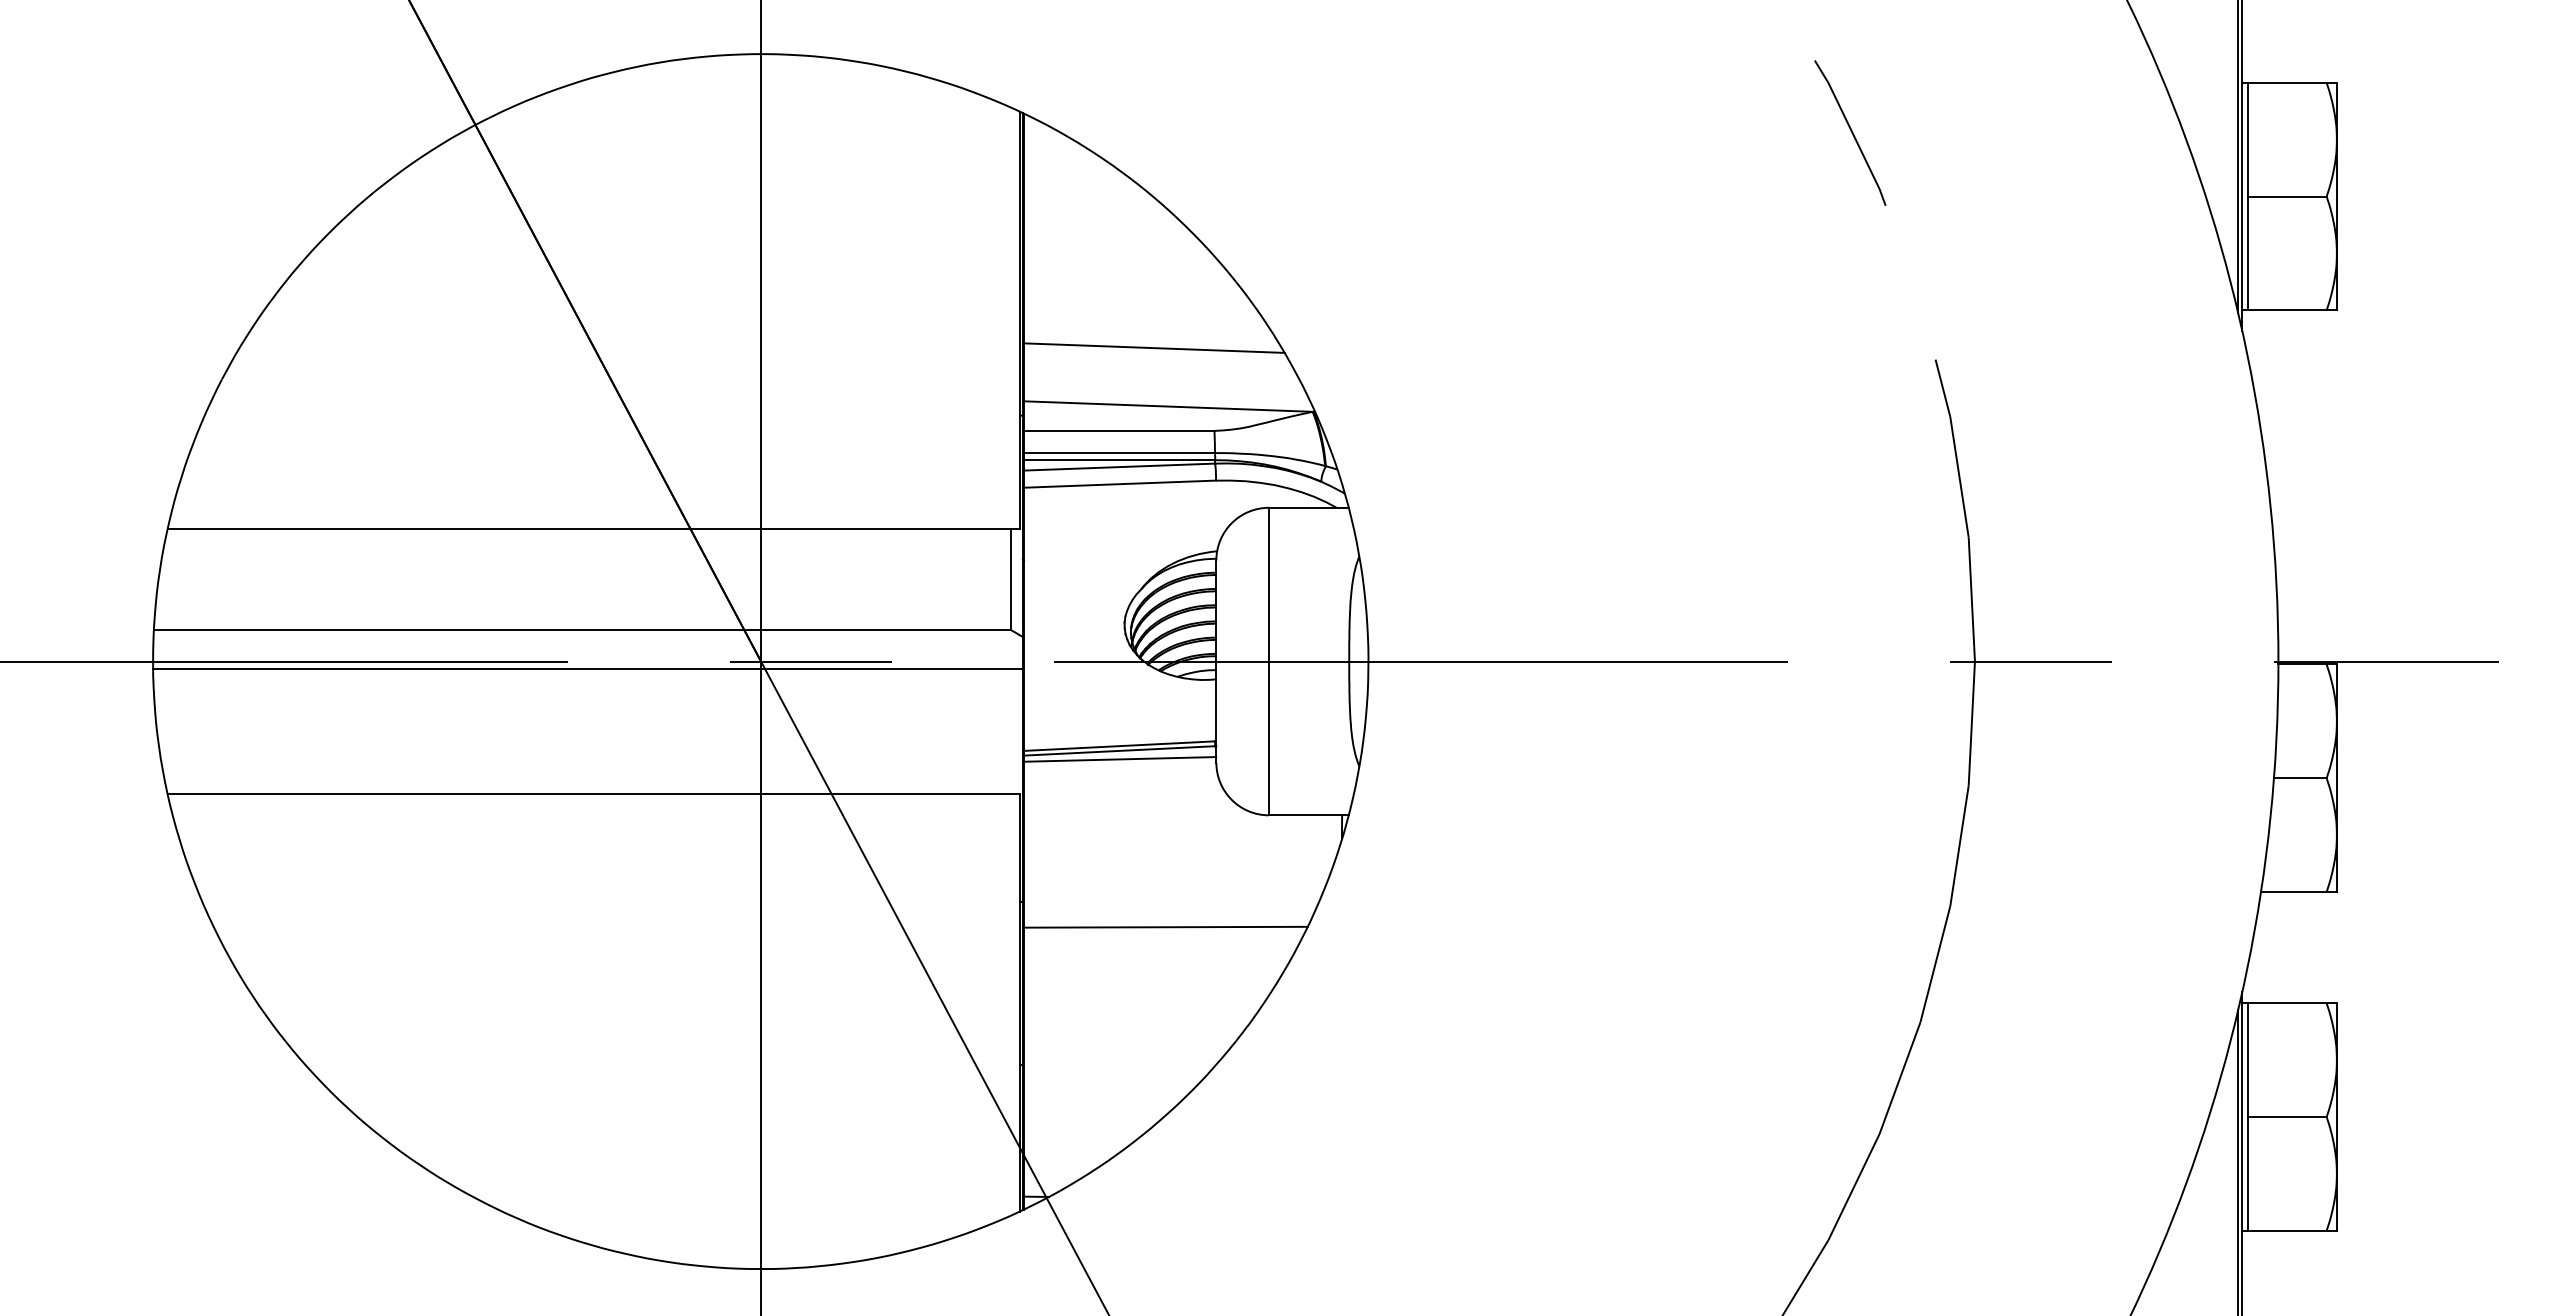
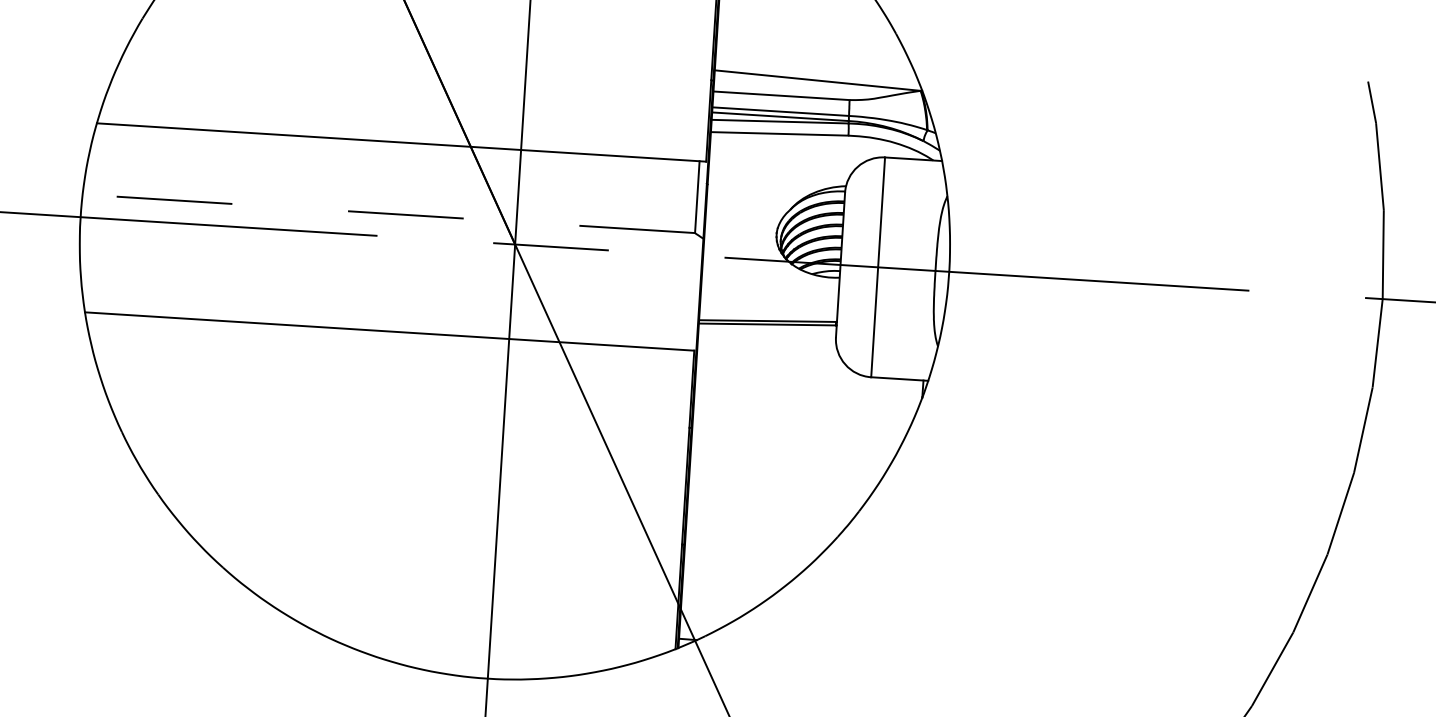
line: (1154, 347) -> (810, 37), removed
line: (581, 629) -> (388, 213), solid -> dashed
line: (587, 669) -> (390, 242), removed
line: (1120, 759) -> (767, 330), removed
line: (1165, 926) -> (792, 452), removed

